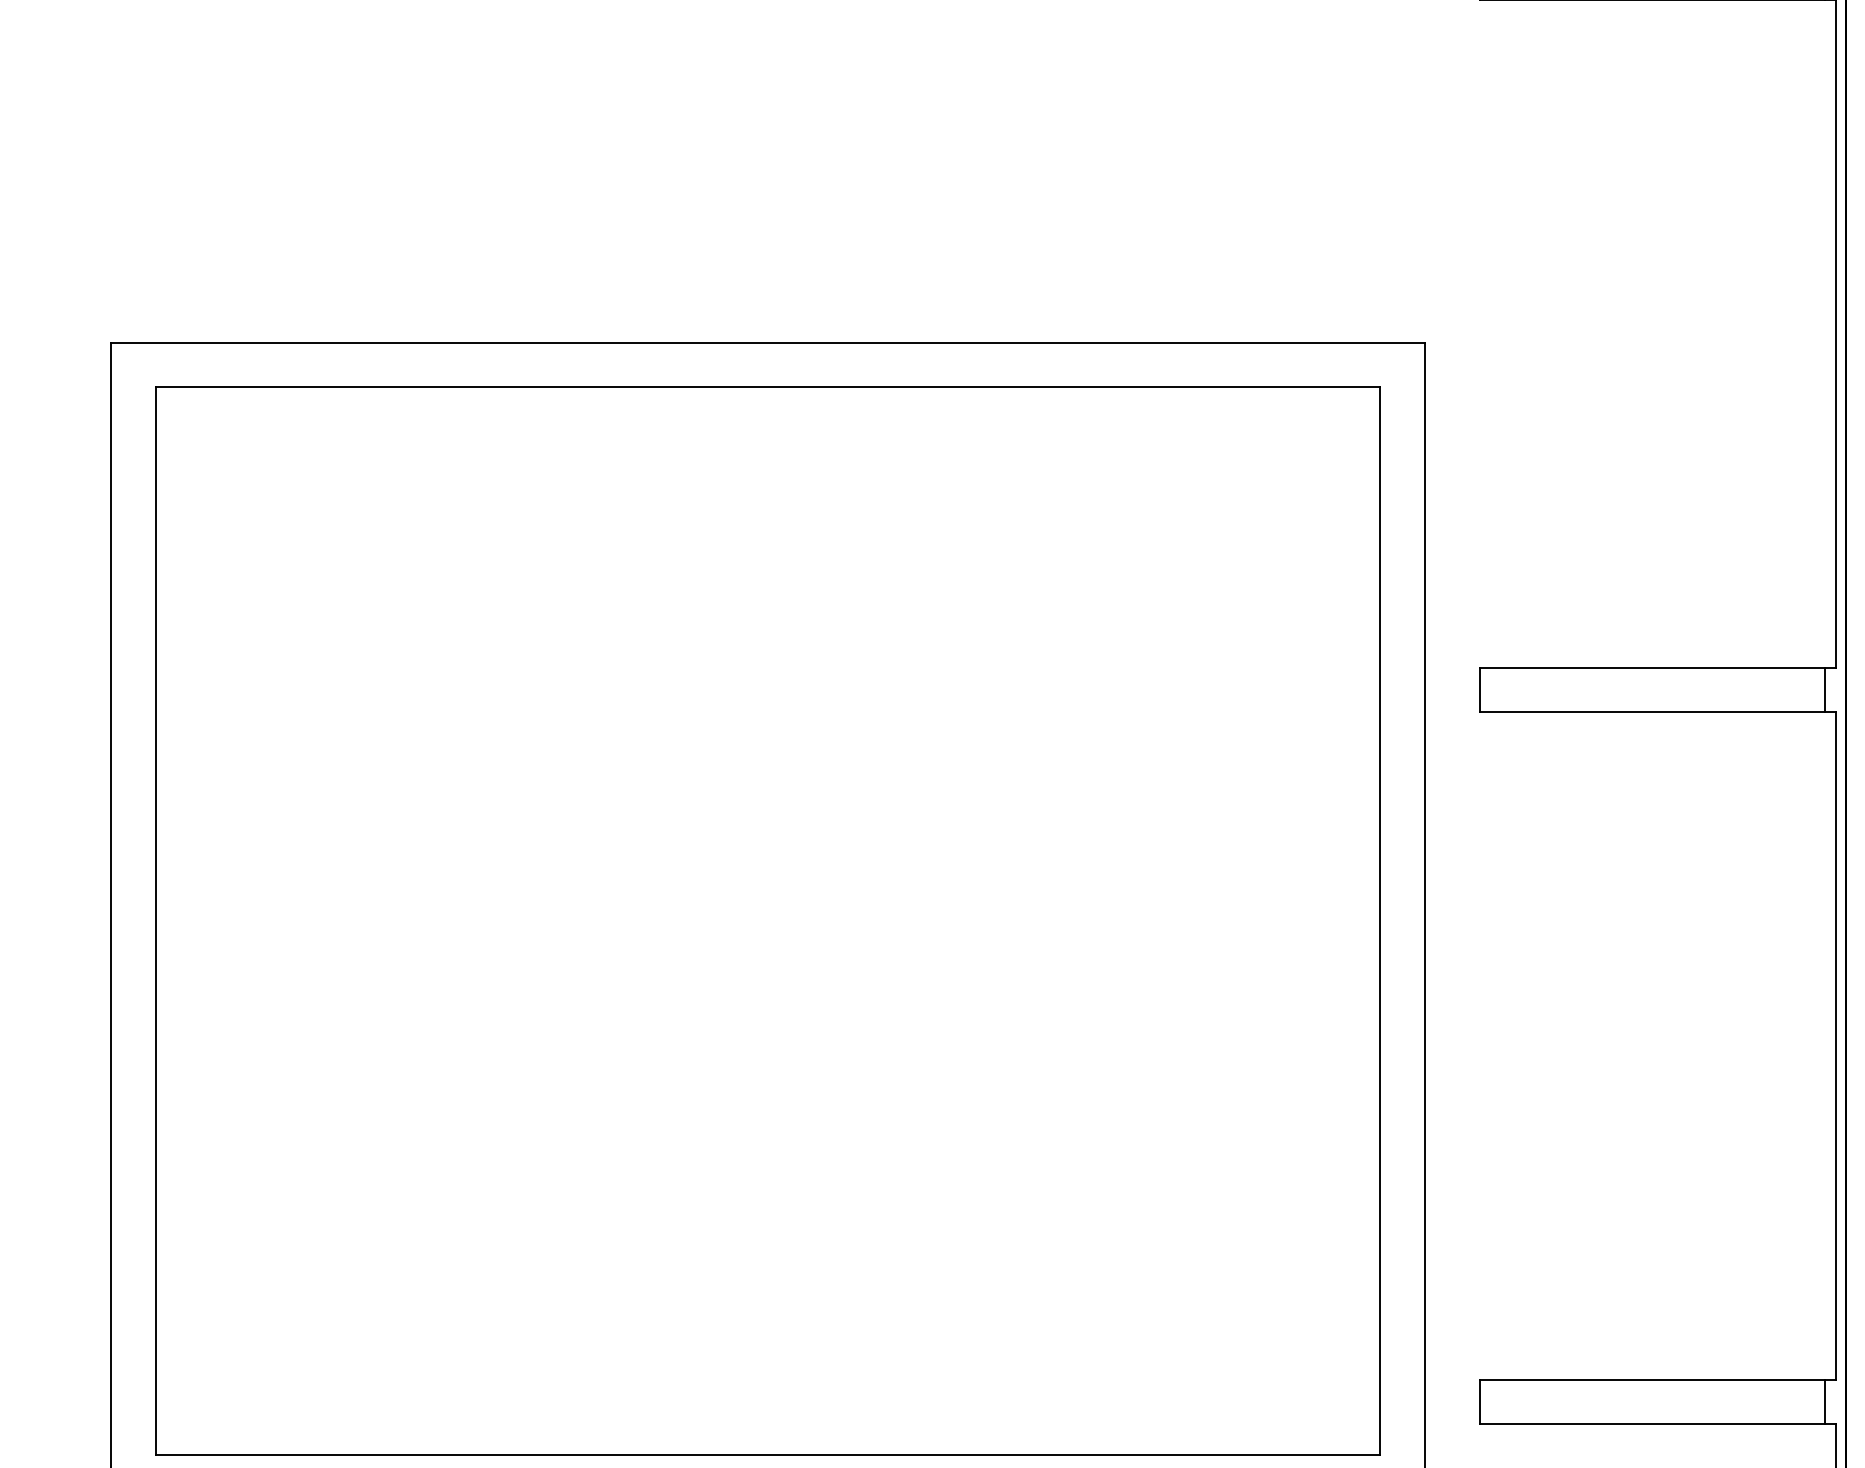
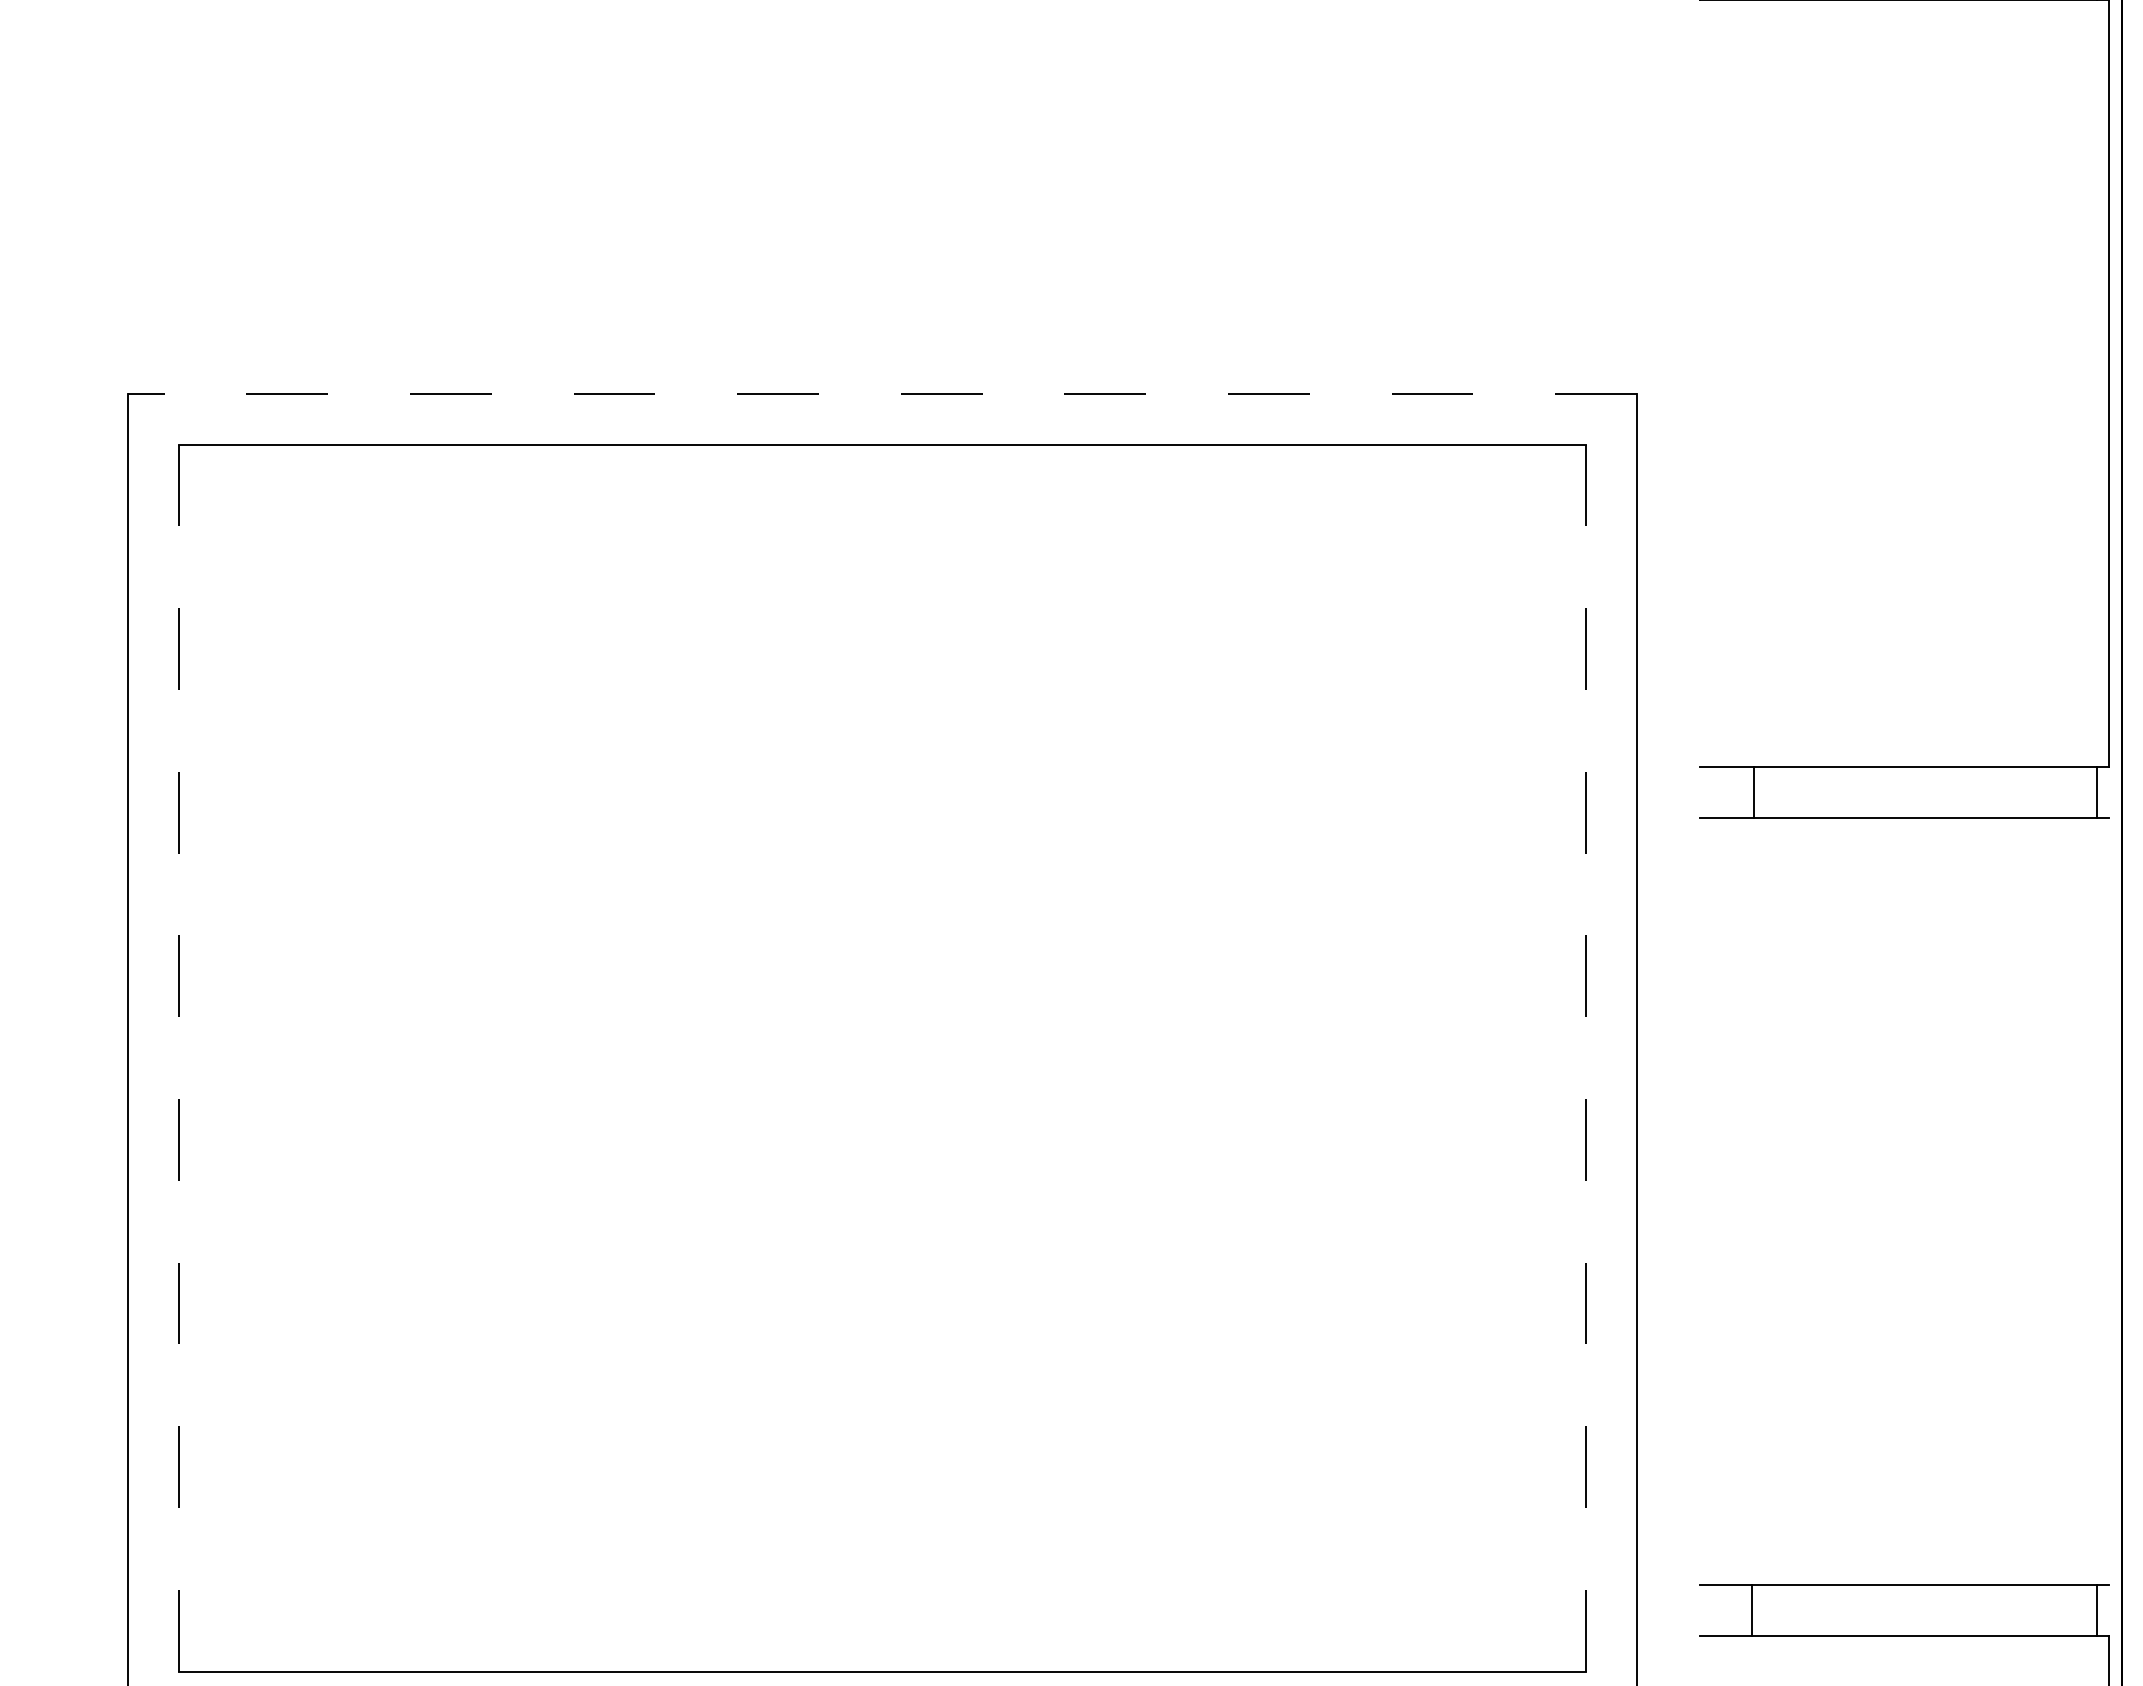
line: (767, 342) -> (882, 393), solid -> dashed
line: (1479, 689) -> (1754, 791), moved
line: (155, 920) -> (178, 1057), solid -> dashed
line: (1379, 921) -> (1585, 1058), solid -> dashed
line: (1835, 1045) -> (2109, 1200), removed
line: (1479, 1401) -> (1752, 1609), moved

